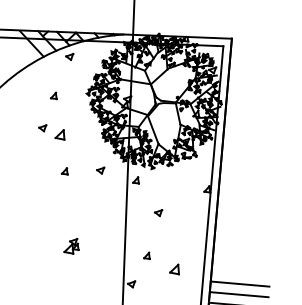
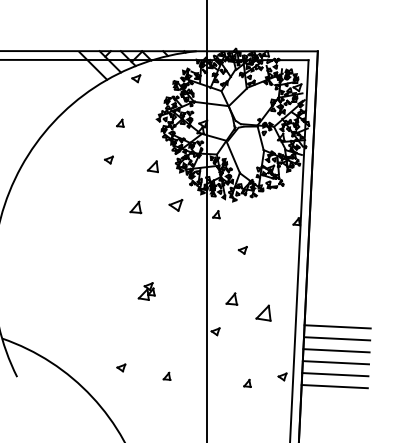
part: (59, 134) -> (152, 166), moved
part: (100, 169) -> (175, 204), size x1.6
part: (64, 171) -> (135, 207), size x1.6
part: (146, 255) -> (231, 298), size x1.6
part: (174, 268) -> (263, 312), size x1.4

